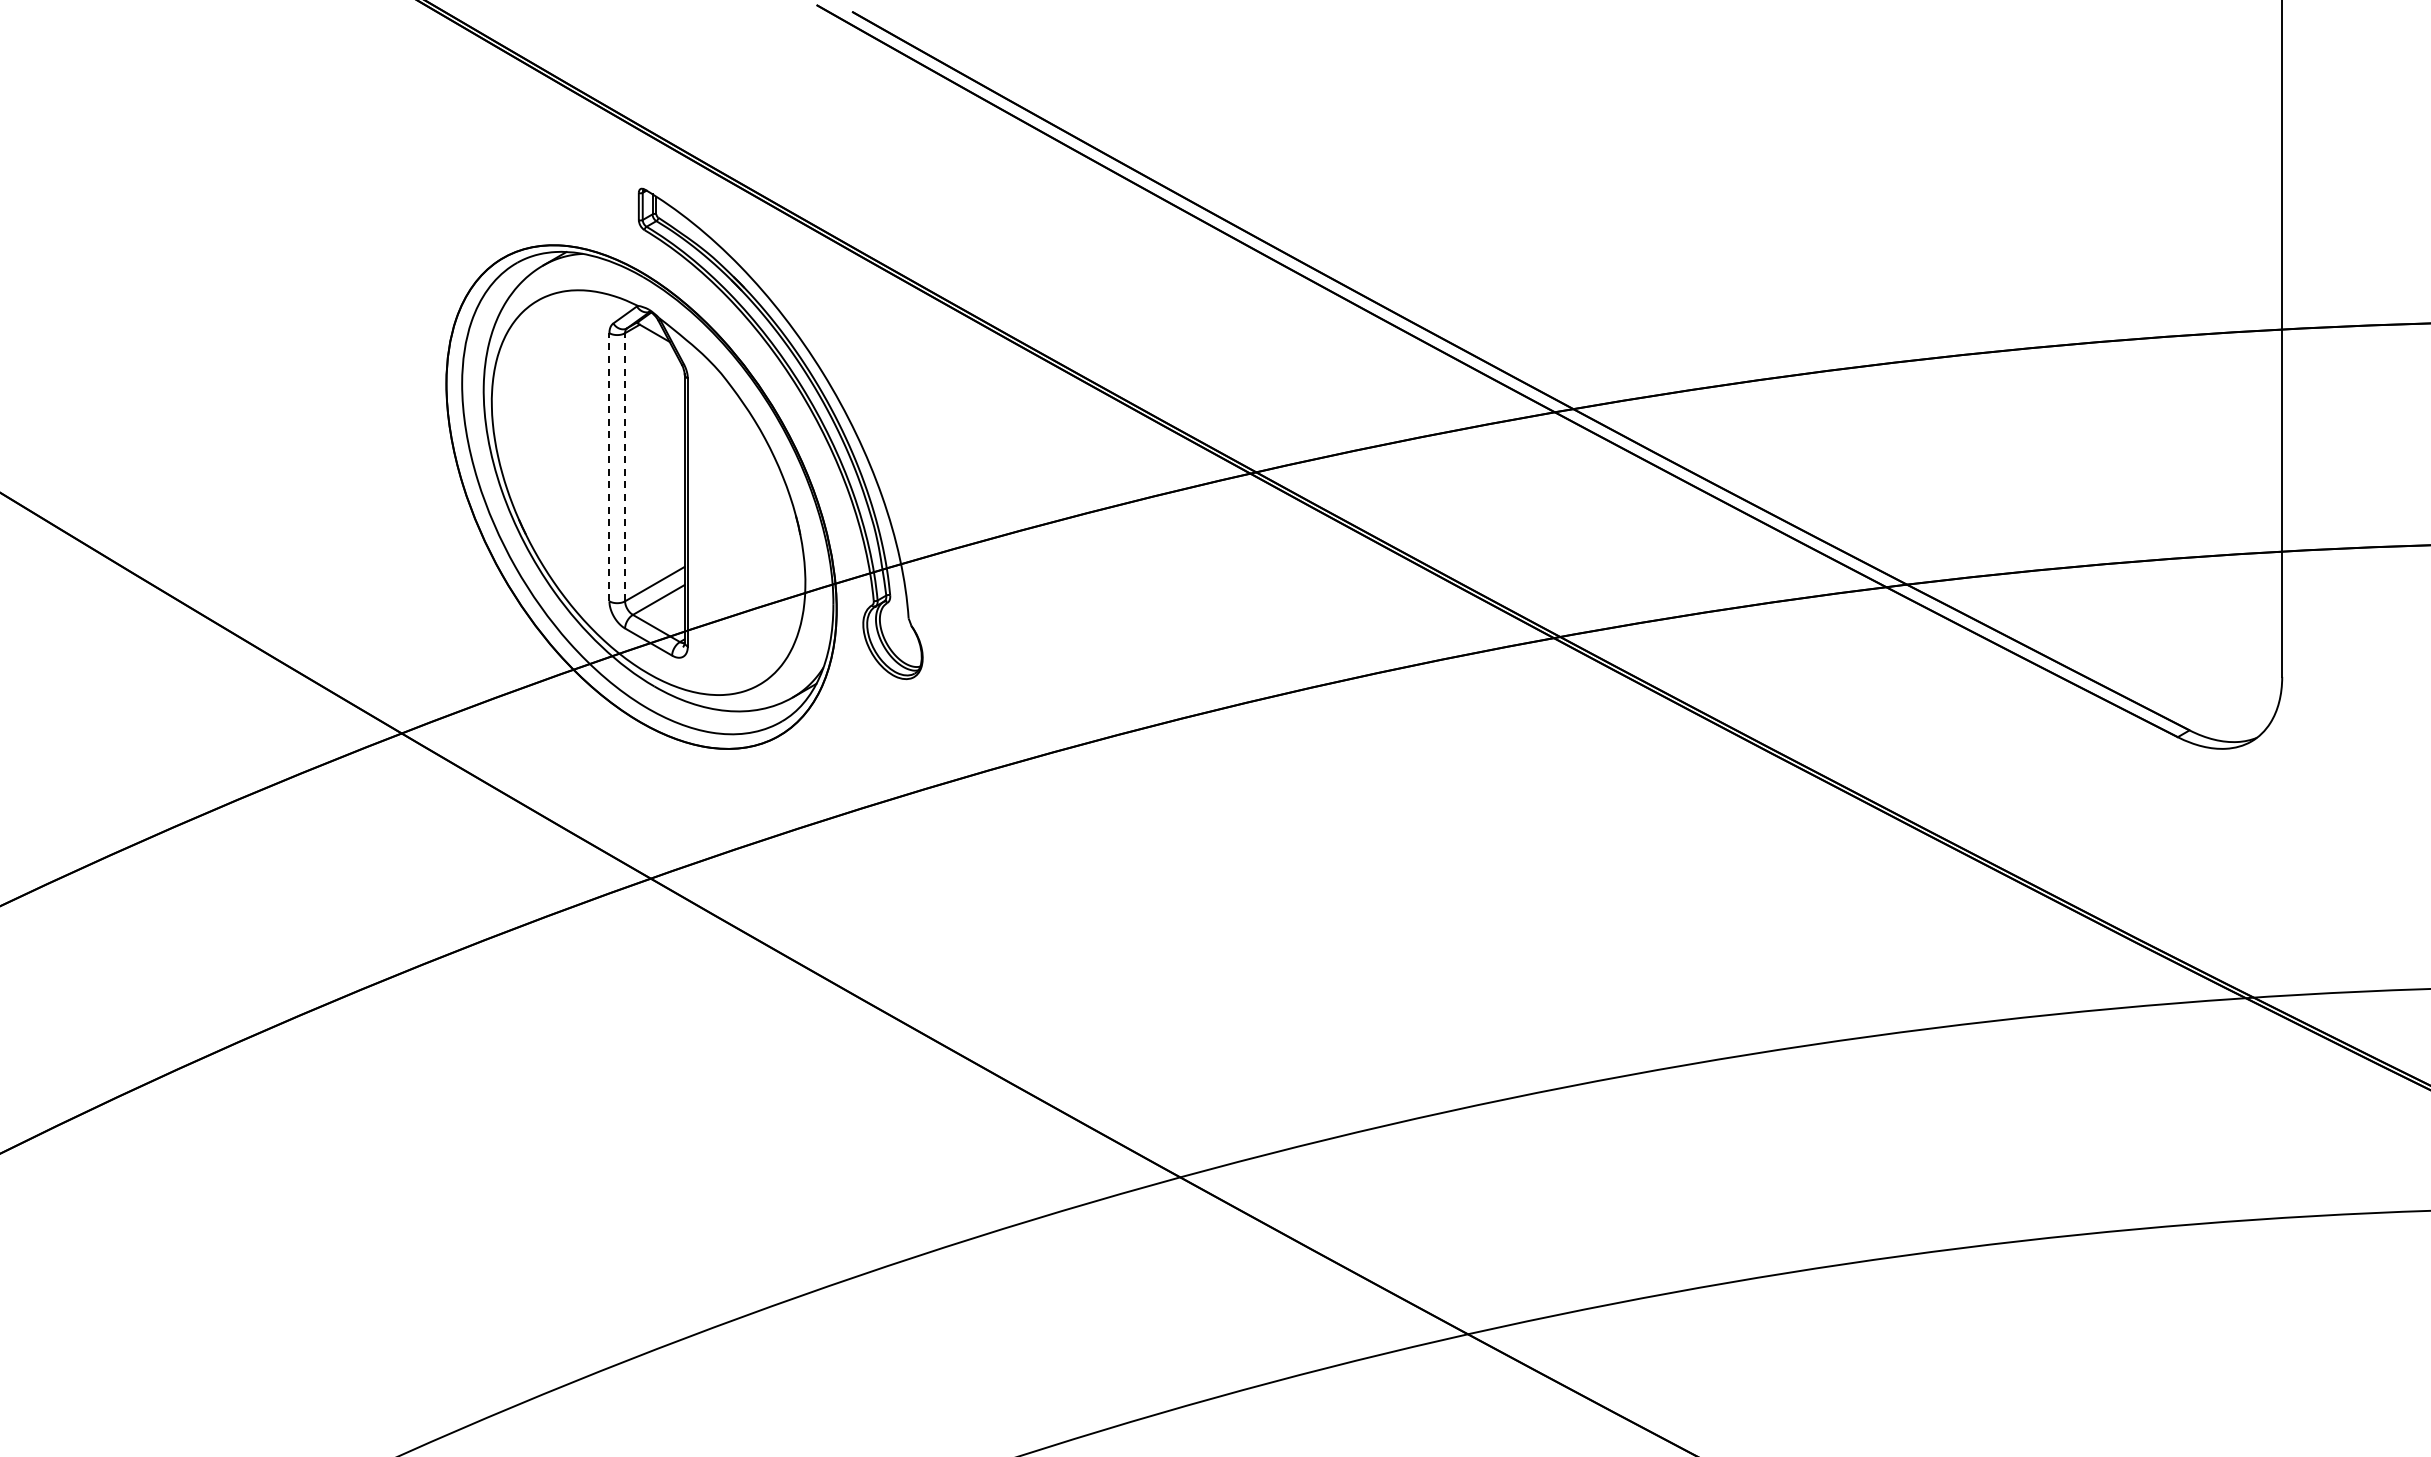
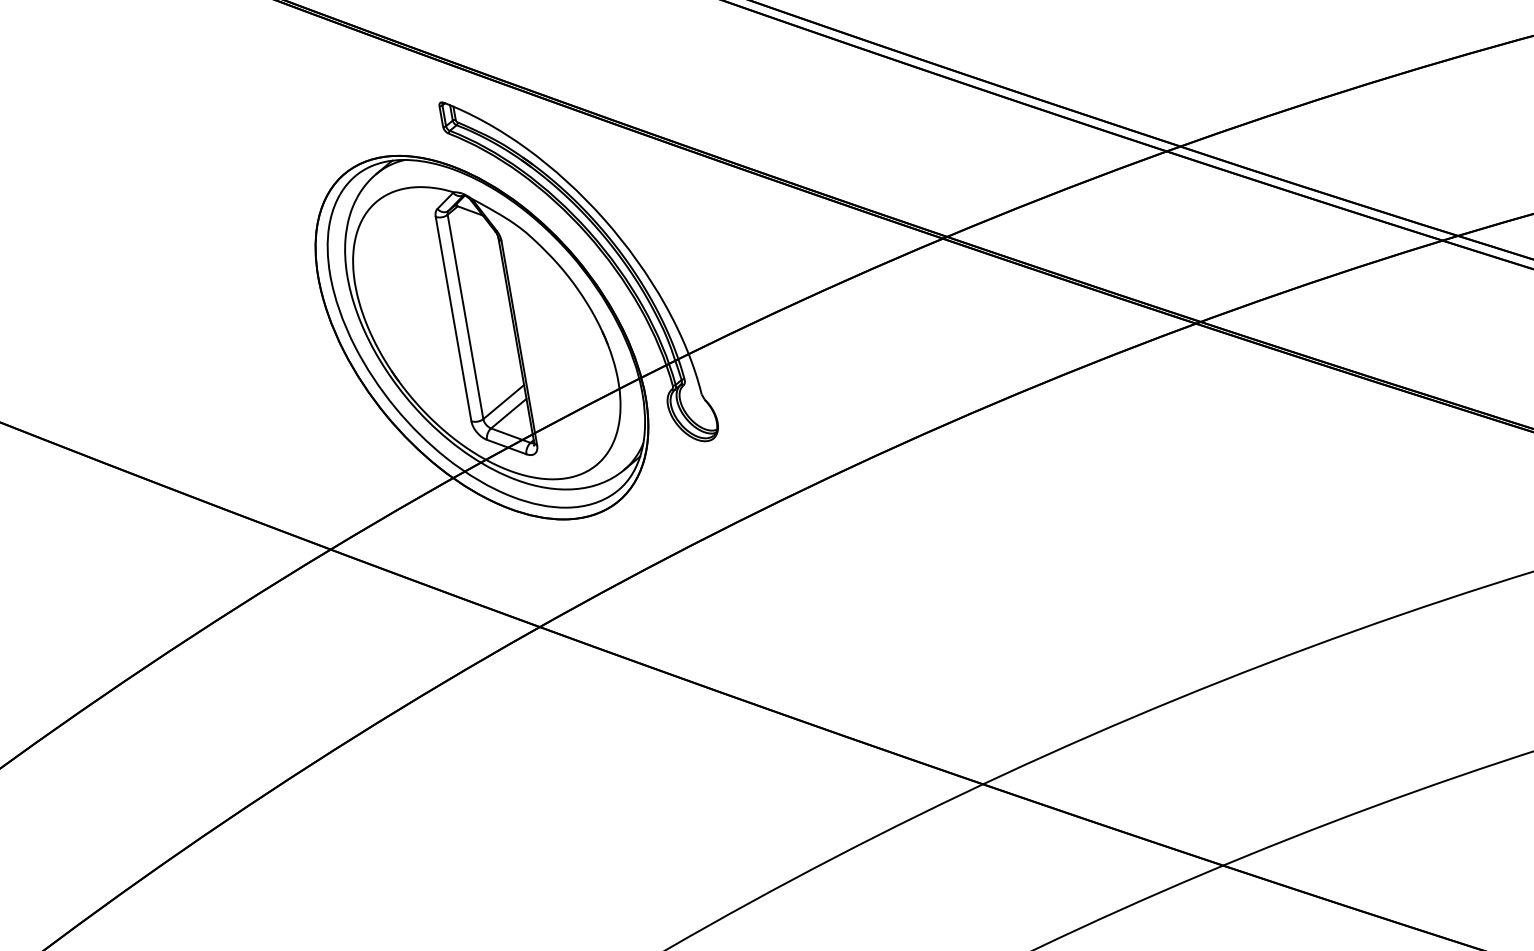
line: (609, 466) -> (453, 318), dashed -> solid
line: (625, 466) -> (465, 316), dashed -> solid

